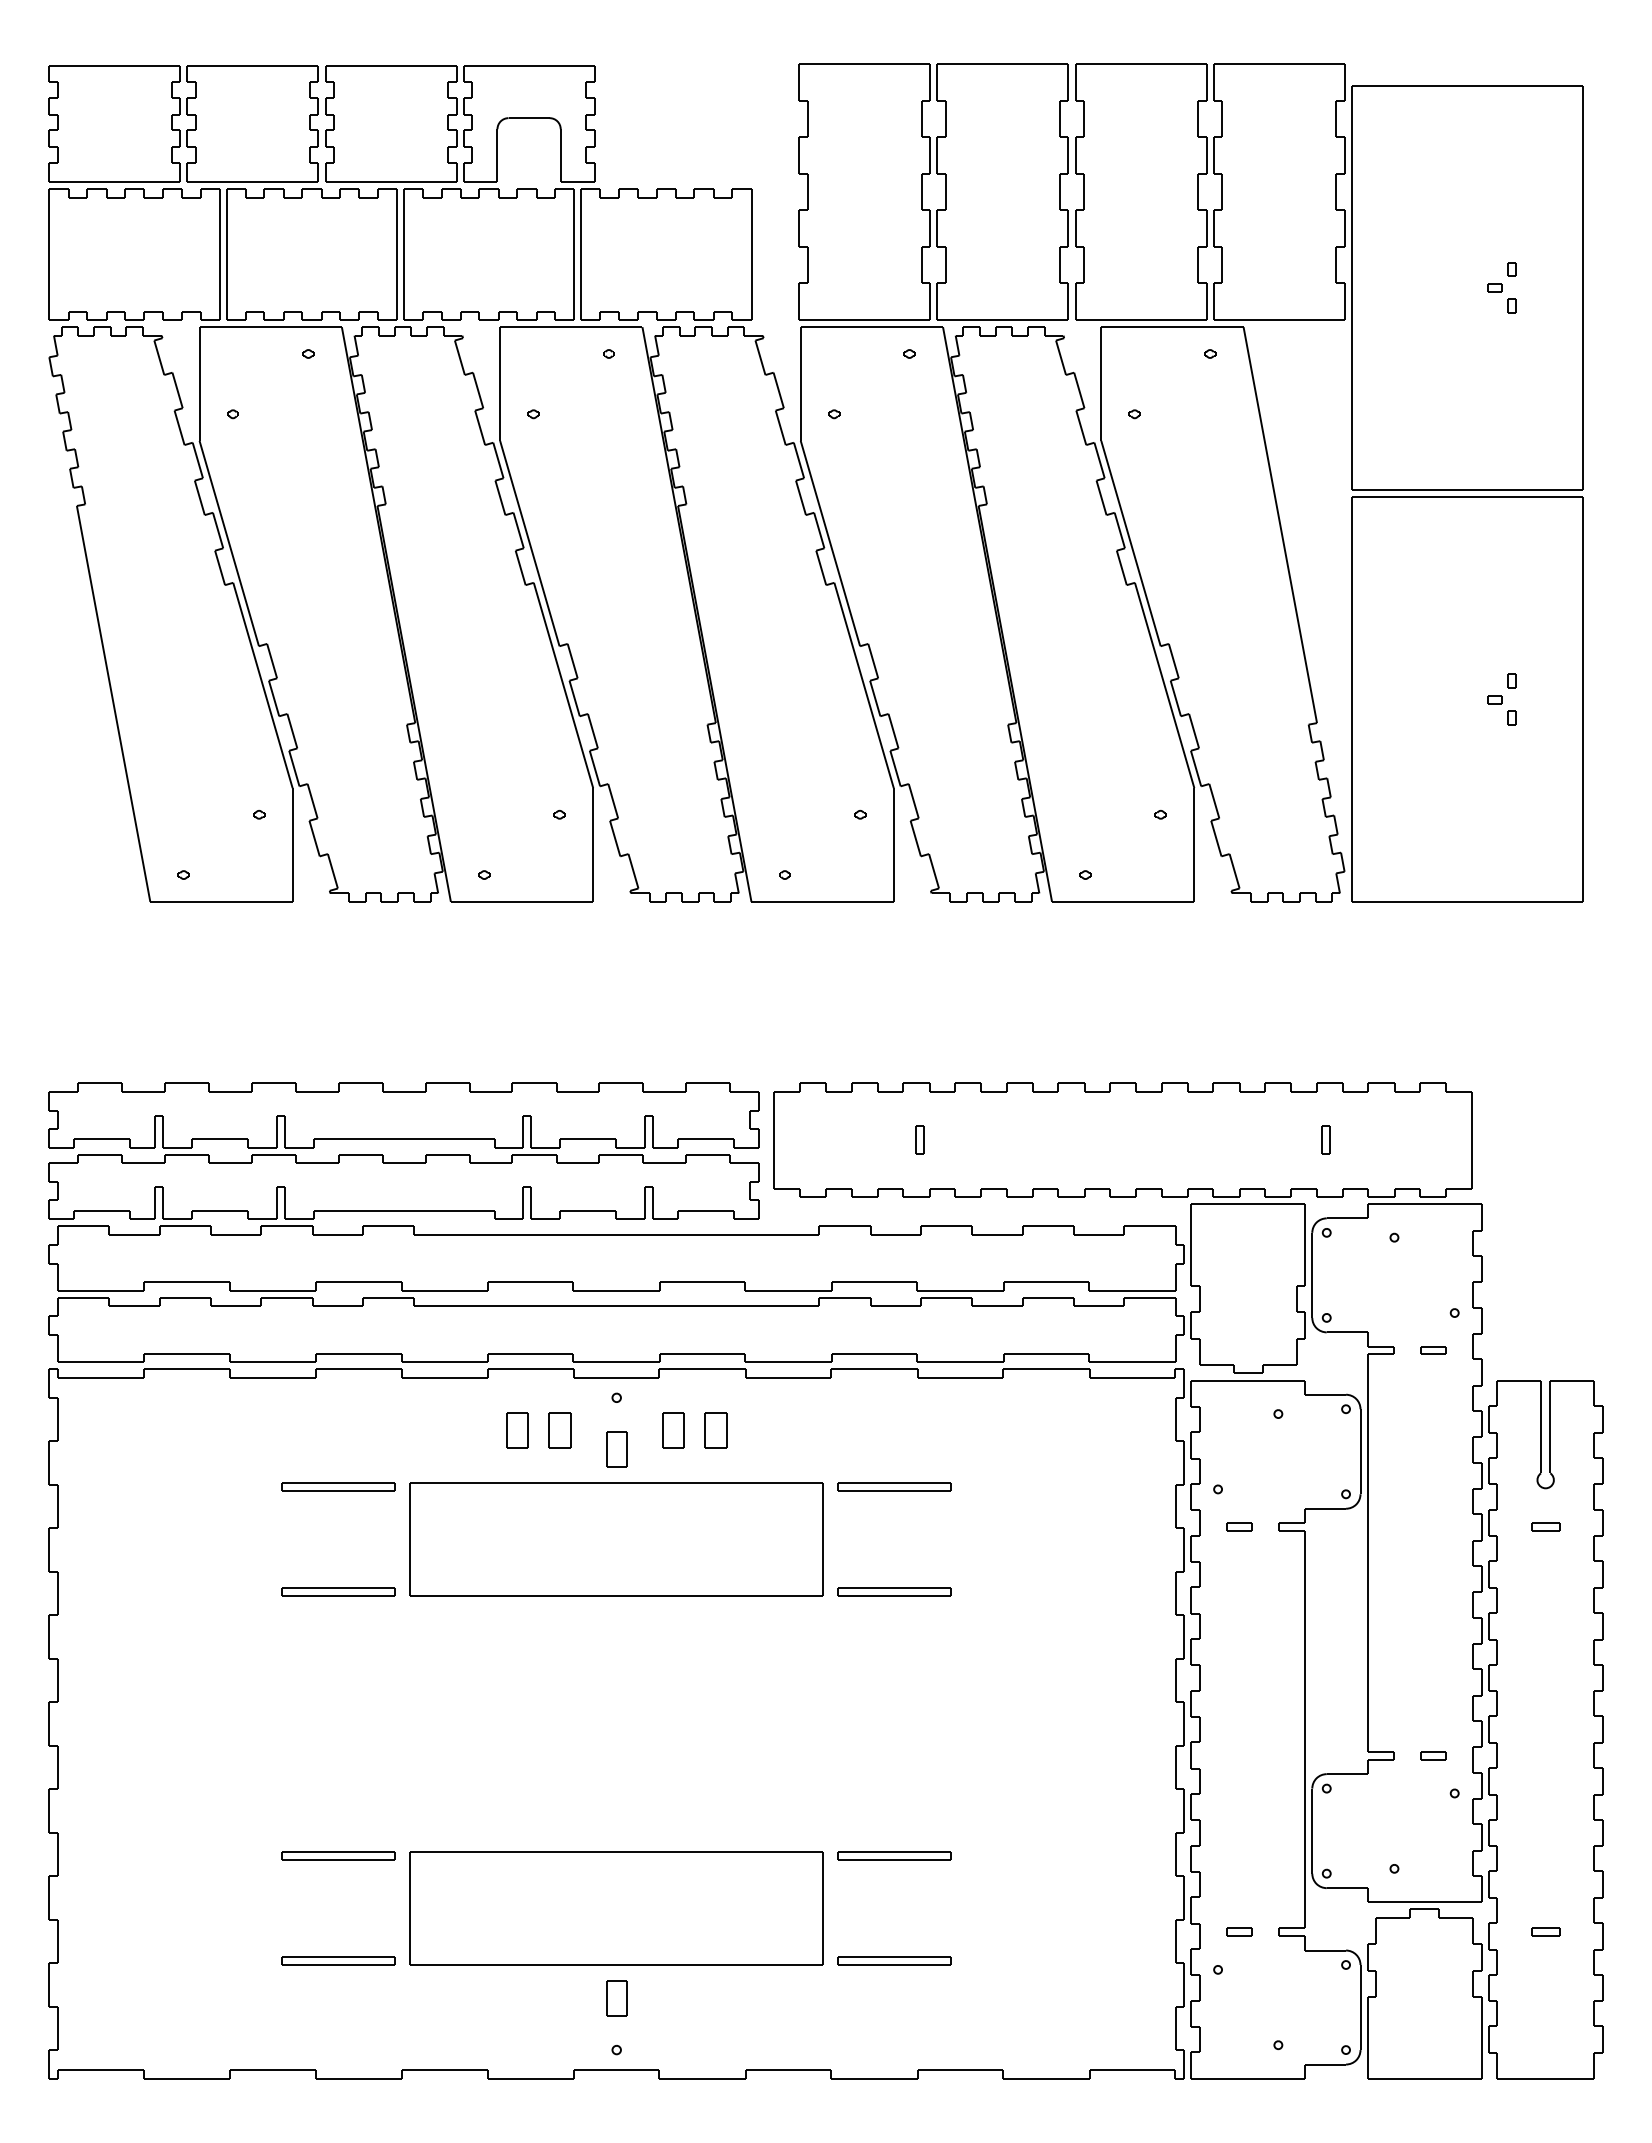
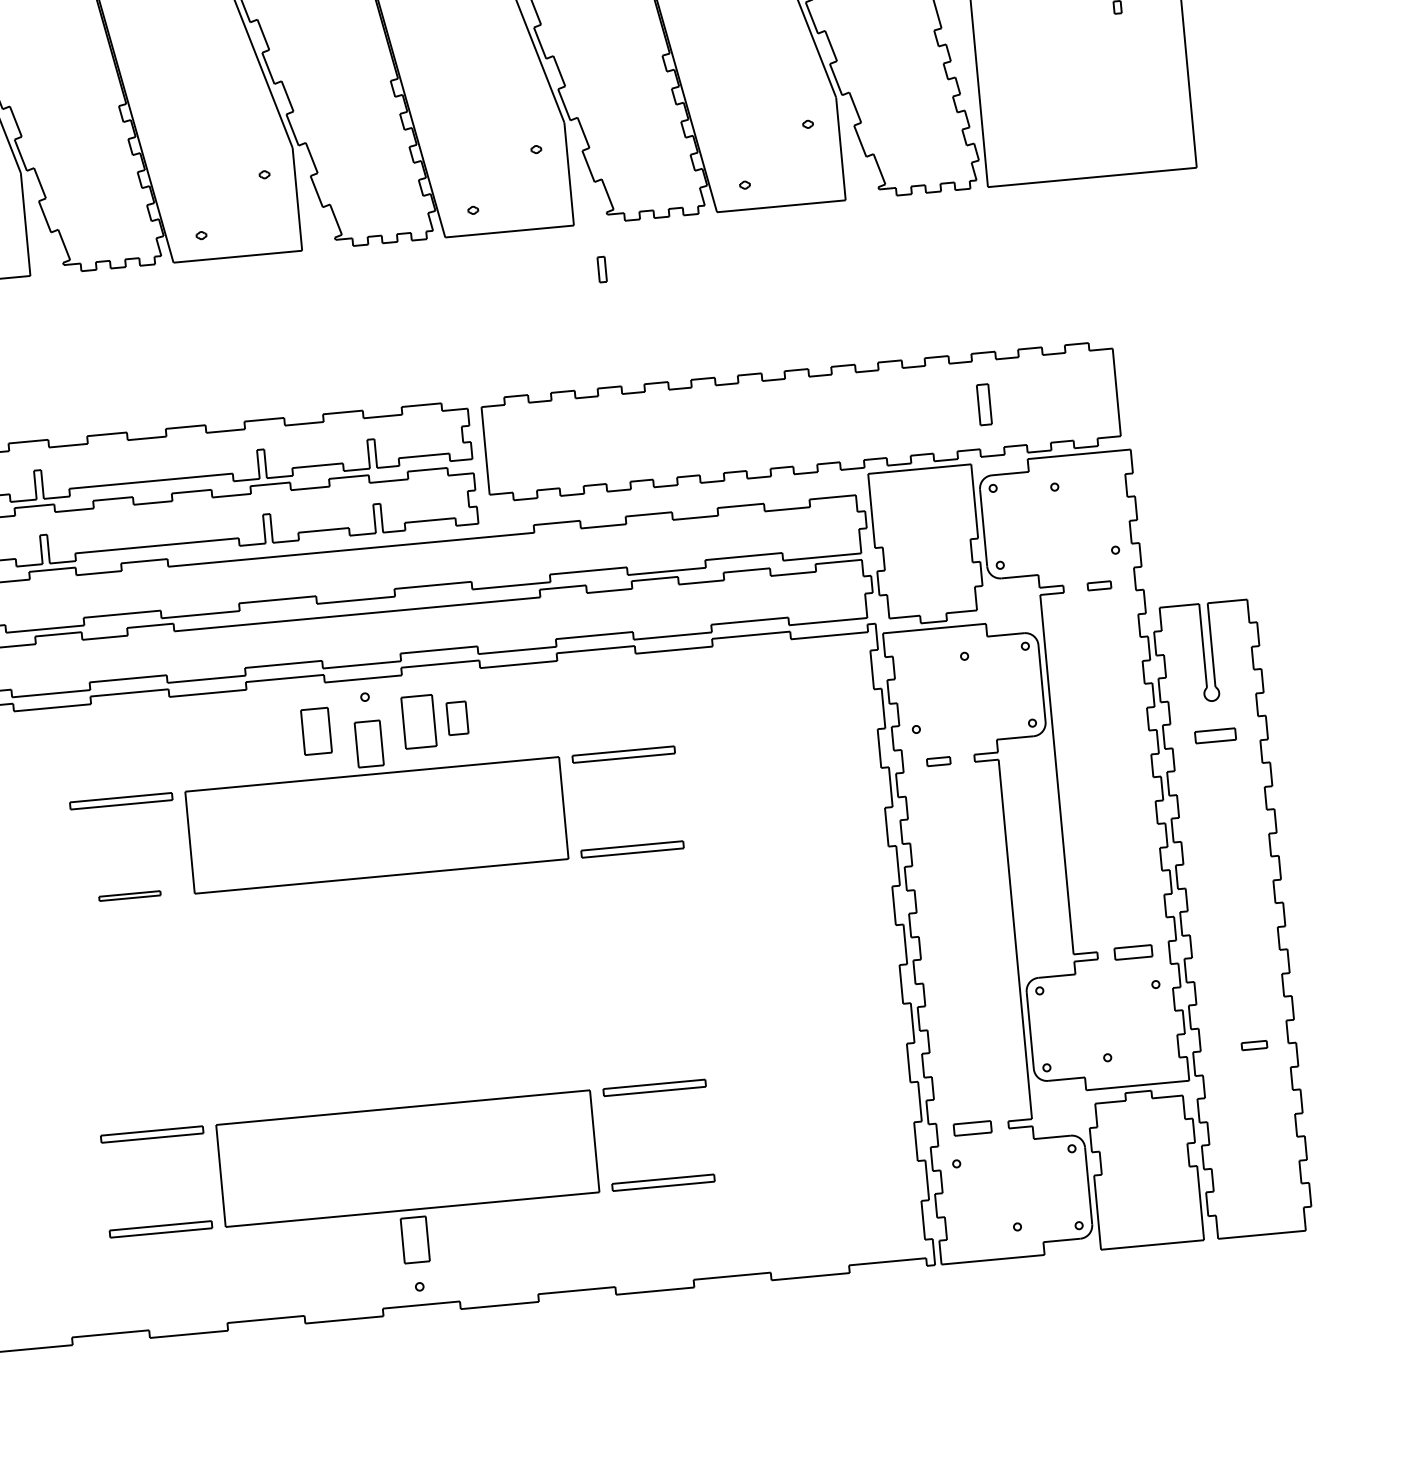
part: (919, 1139) -> (601, 269), moved
part: (1325, 1139) -> (984, 404), size x1.6
part: (517, 1430) -> (278, 735), removed
part: (559, 1430) -> (316, 731), size x1.4
part: (673, 1430) -> (419, 721), size x1.6
part: (616, 1449) -> (369, 743), size x1.4
part: (1545, 1526) -> (1215, 735), size x1.6
part: (338, 1591) -> (129, 895), size x0.6
part: (1433, 1755) -> (1133, 952), size x1.6
part: (1239, 1931) -> (972, 1127), size x1.6
part: (1545, 1931) -> (1254, 1044), moved
part: (616, 1998) -> (415, 1240), size x1.4

